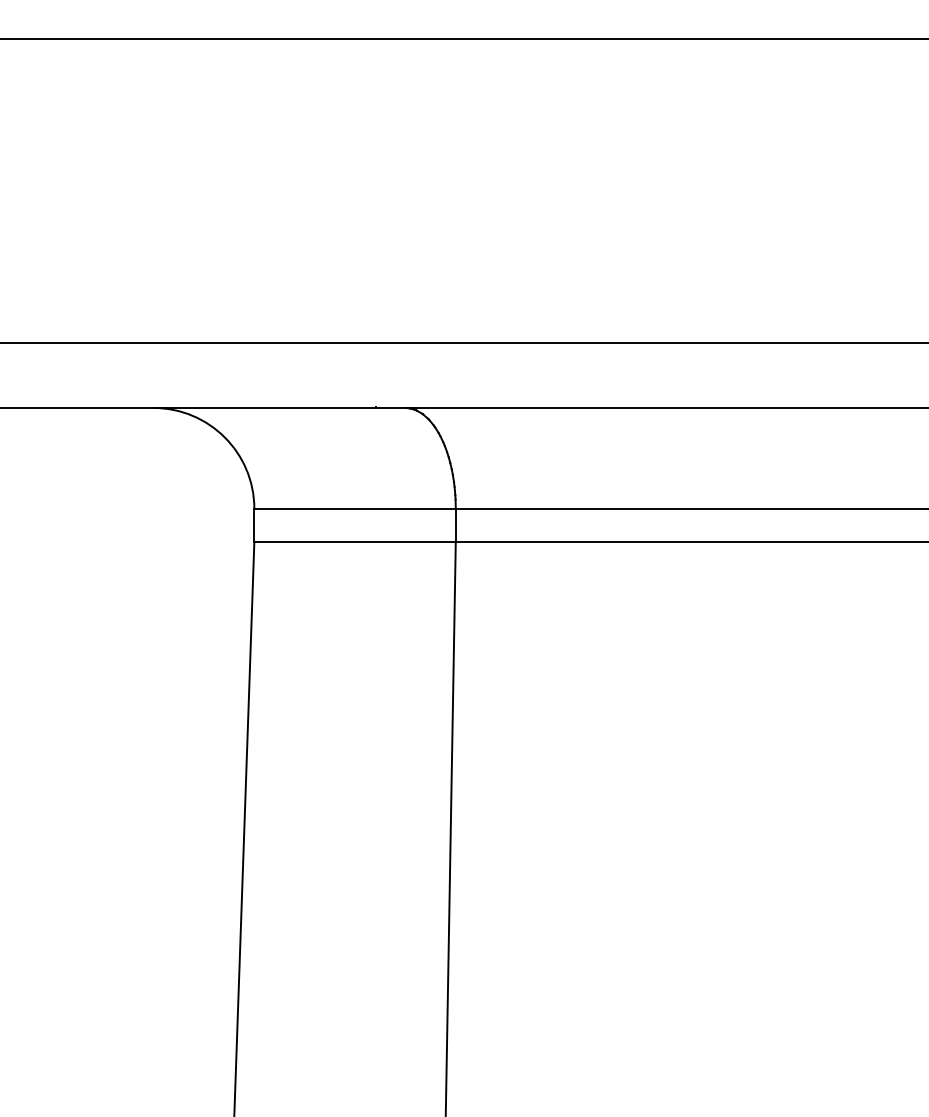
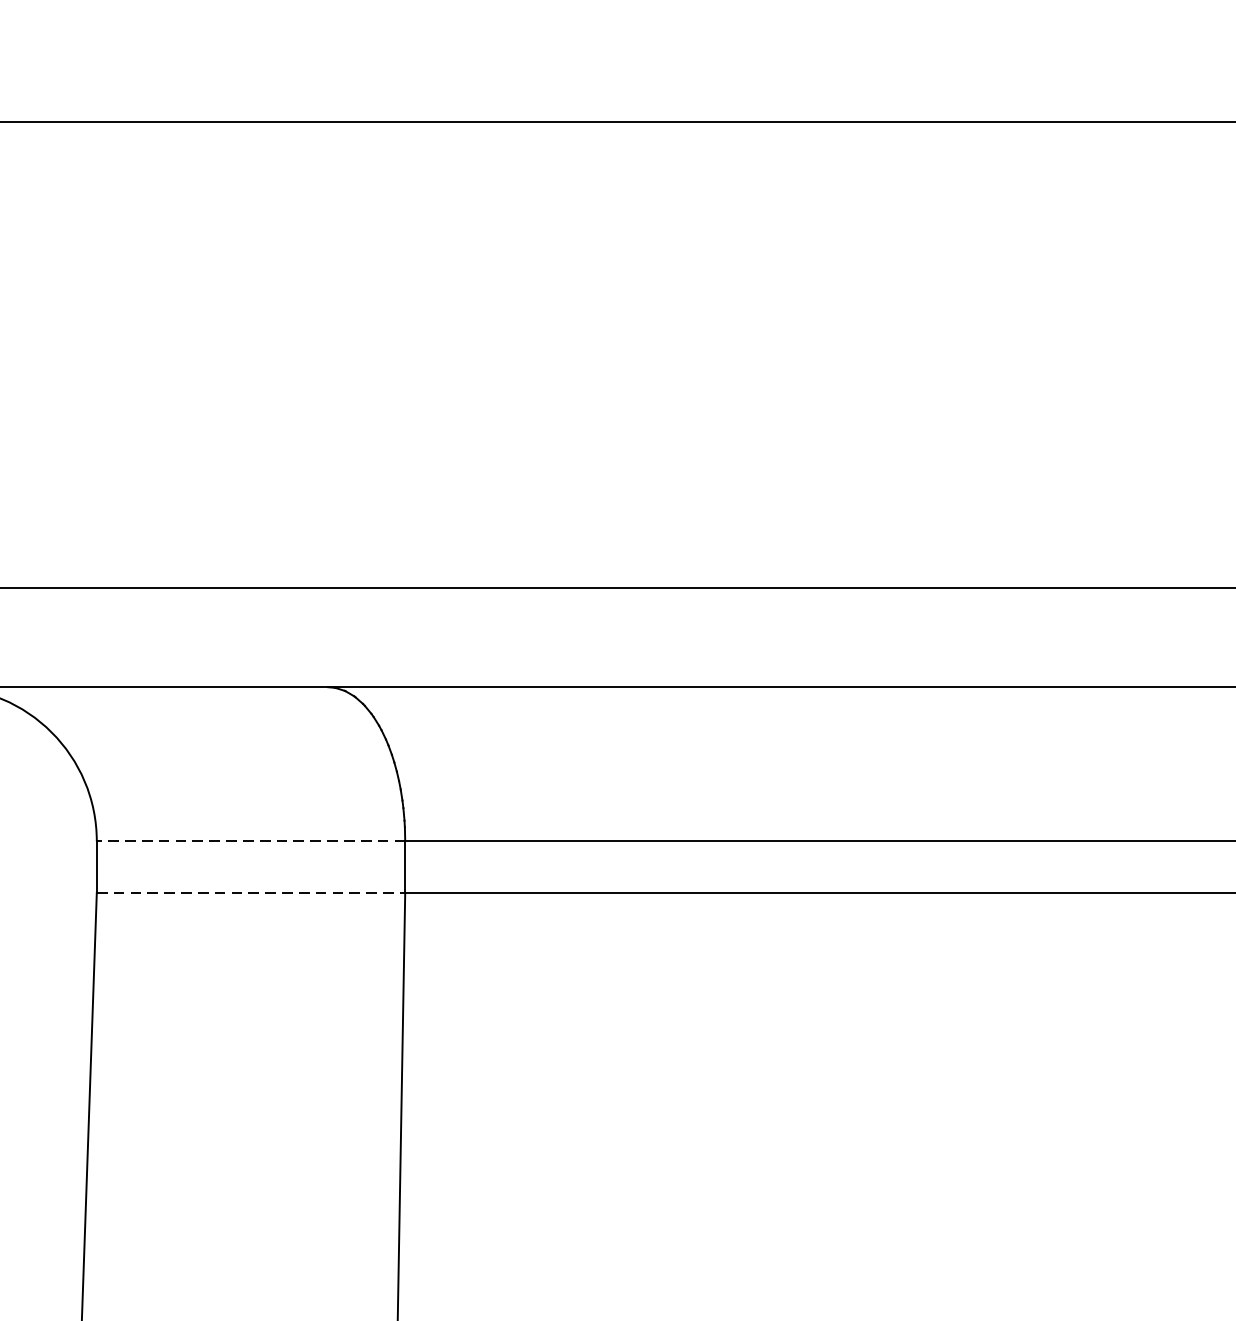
line: (355, 508) -> (251, 841), solid -> dashed
line: (355, 542) -> (251, 893), solid -> dashed

